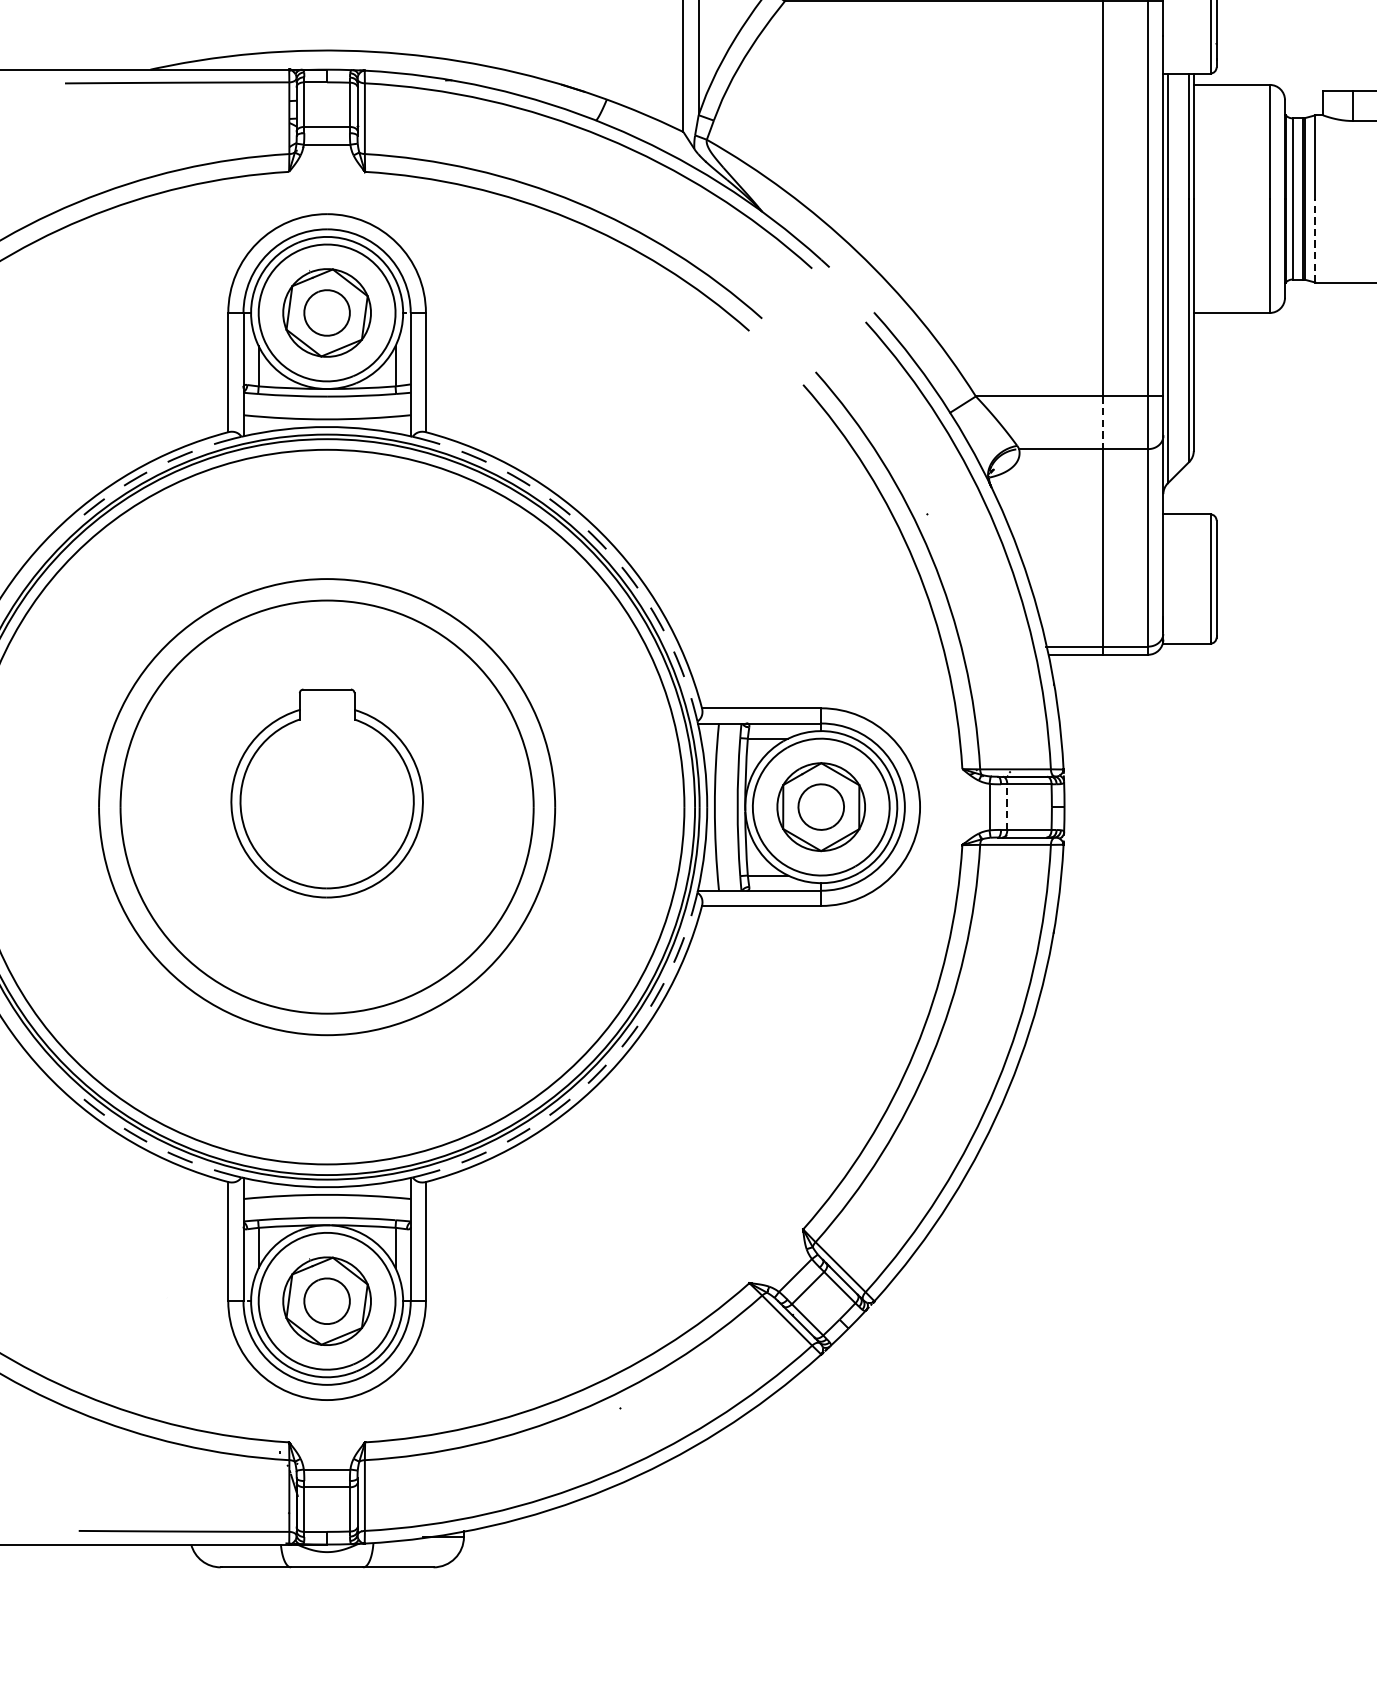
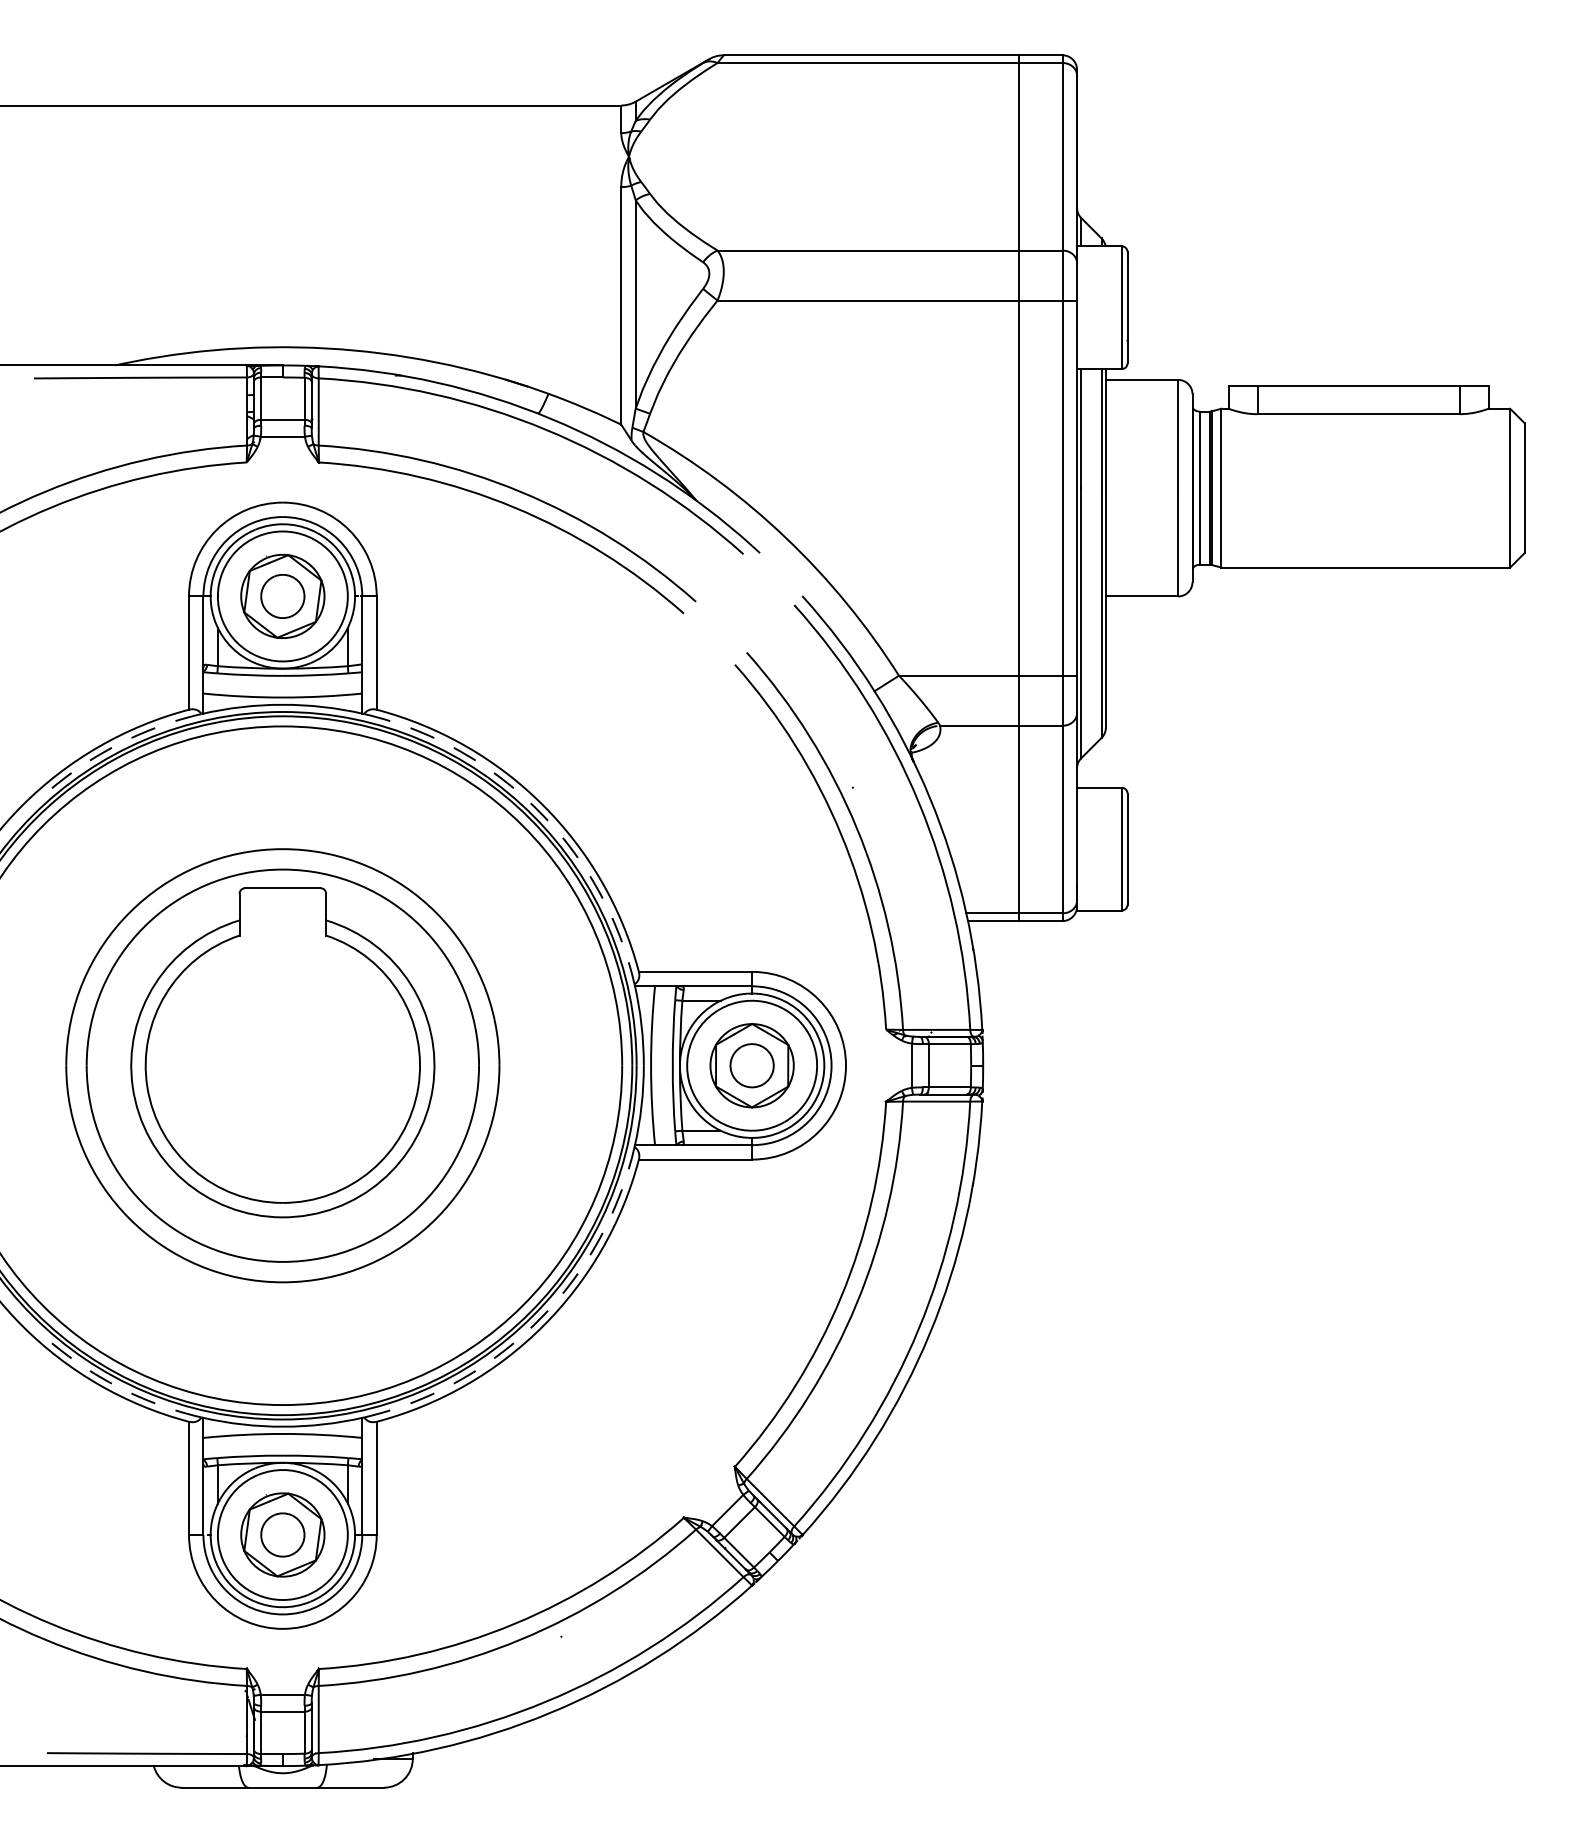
line: (1315, 240) -> (1221, 527), dashed -> solid
line: (1102, 423) -> (1019, 701), dashed -> solid
part: (326, 793) -> (282, 1052), size x1.67
line: (1006, 806) -> (928, 1065), dashed -> solid

